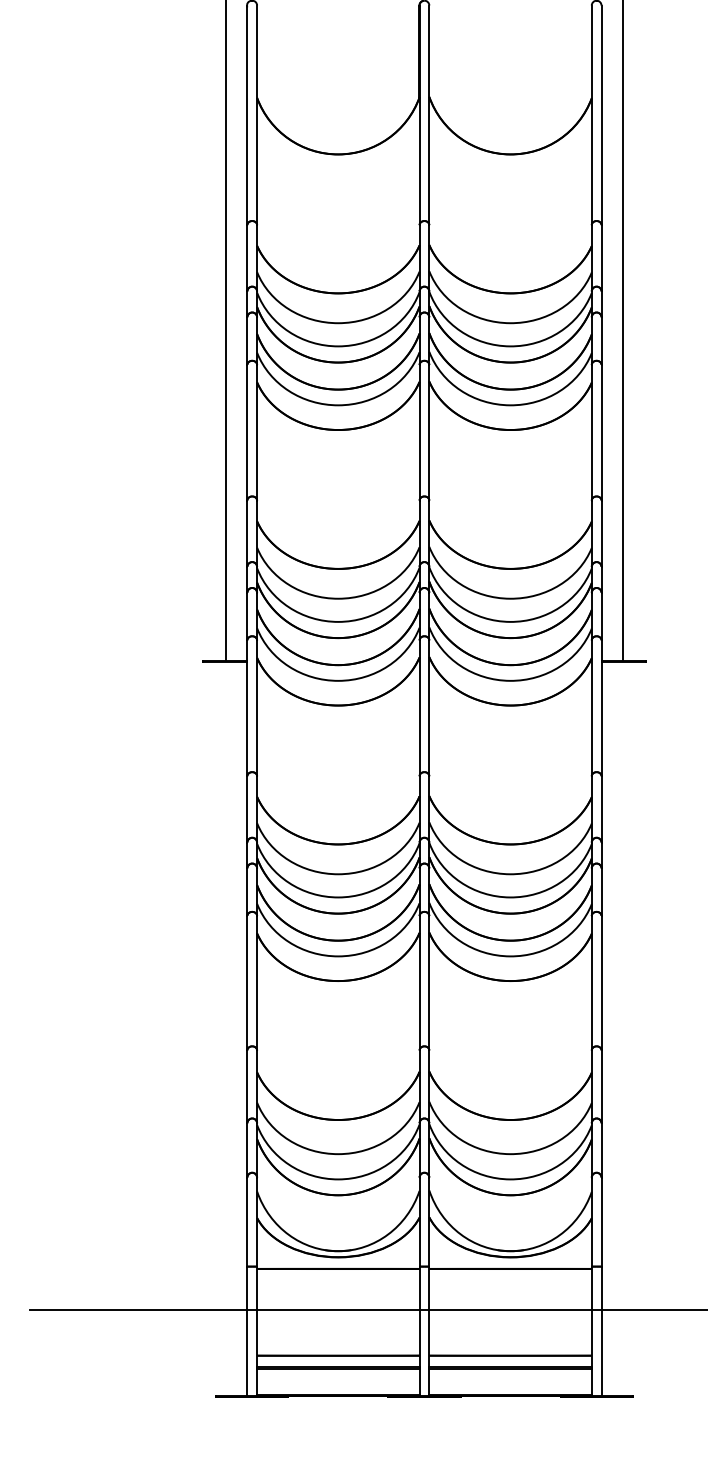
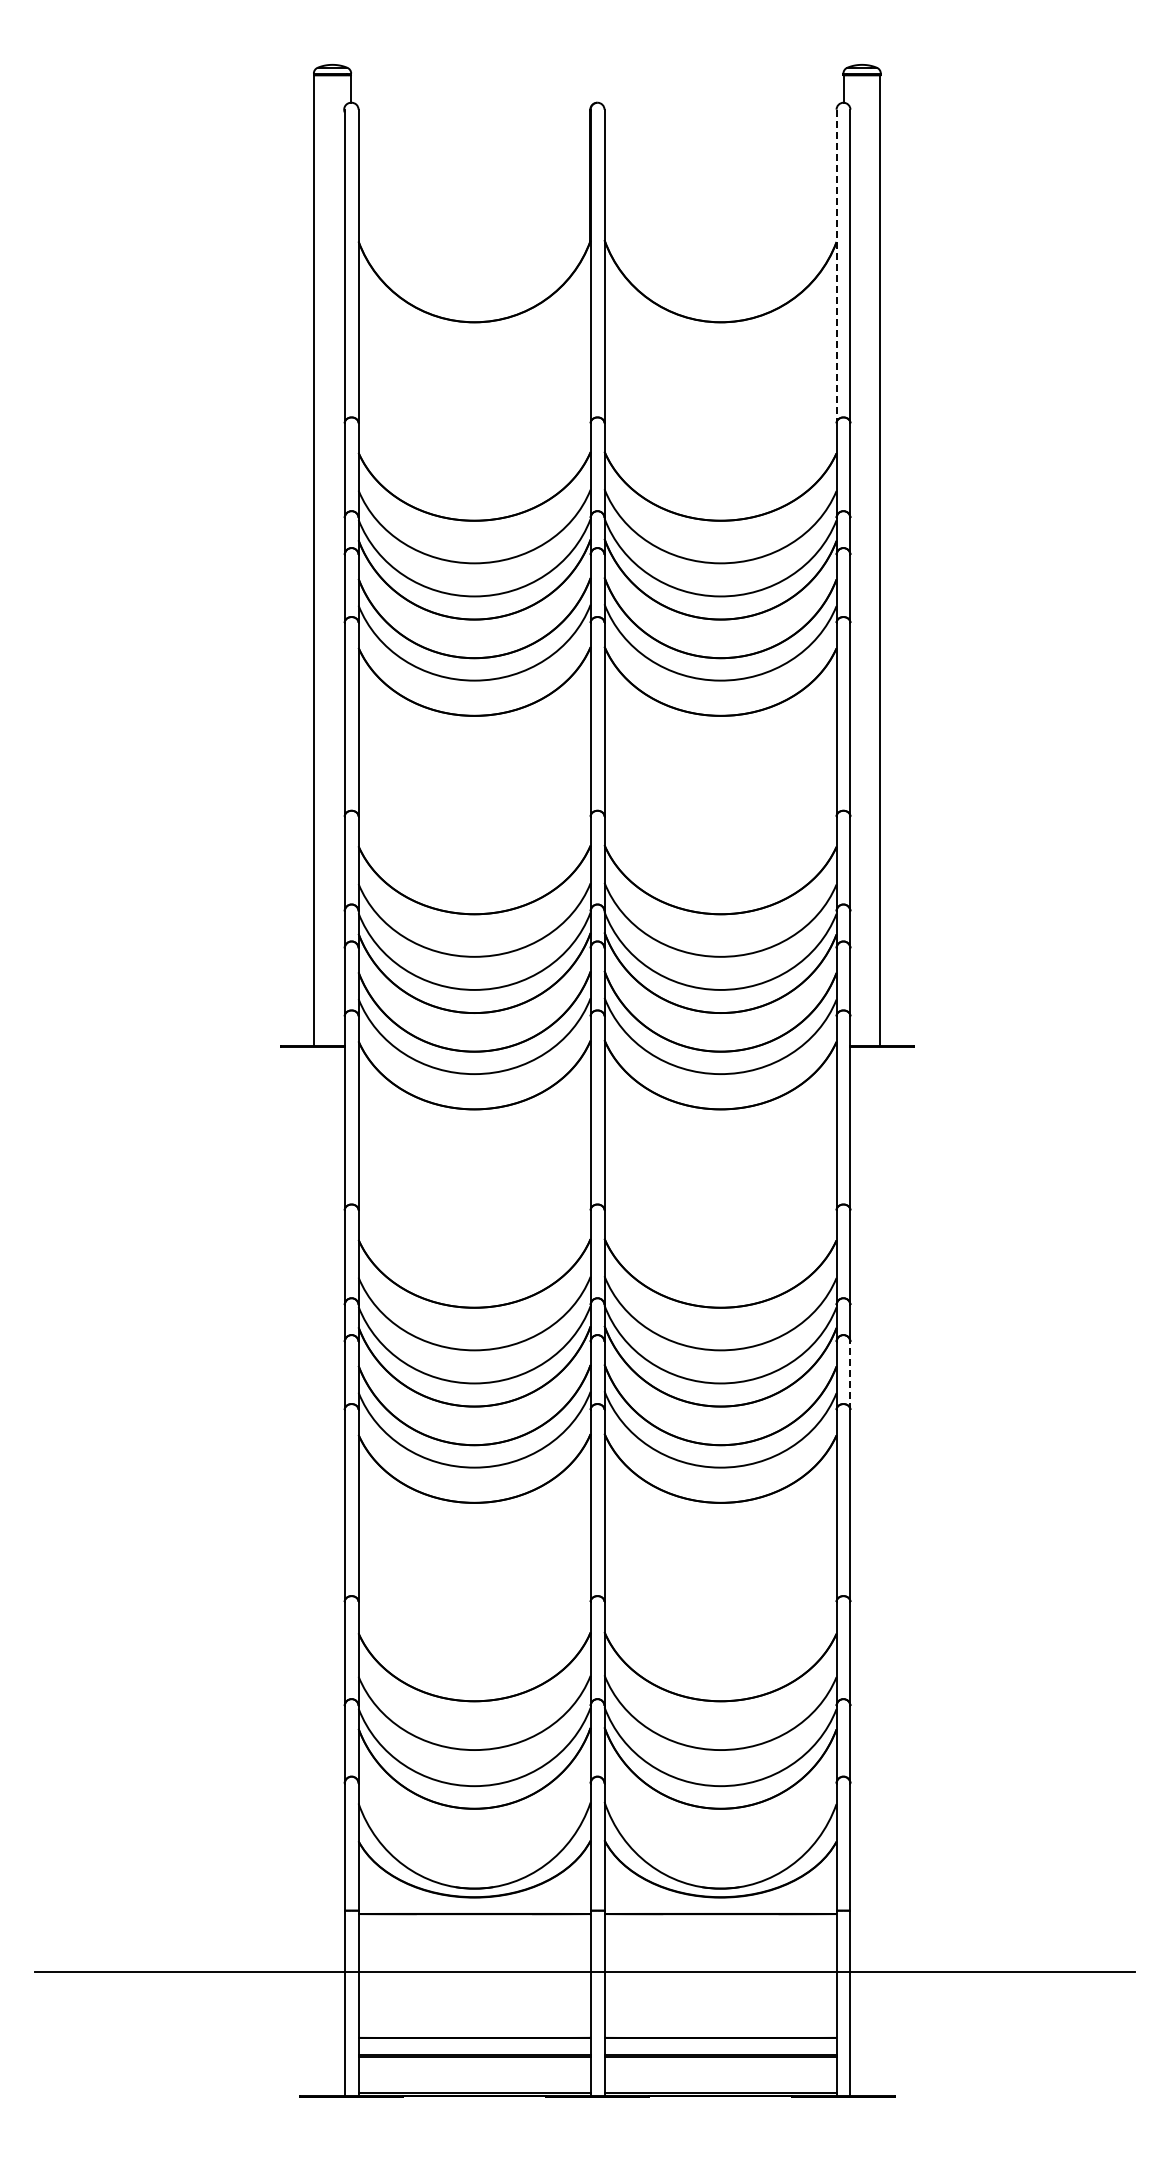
line: (591, 115) -> (836, 266), solid -> dashed
line: (601, 891) -> (850, 1375), solid -> dashed

